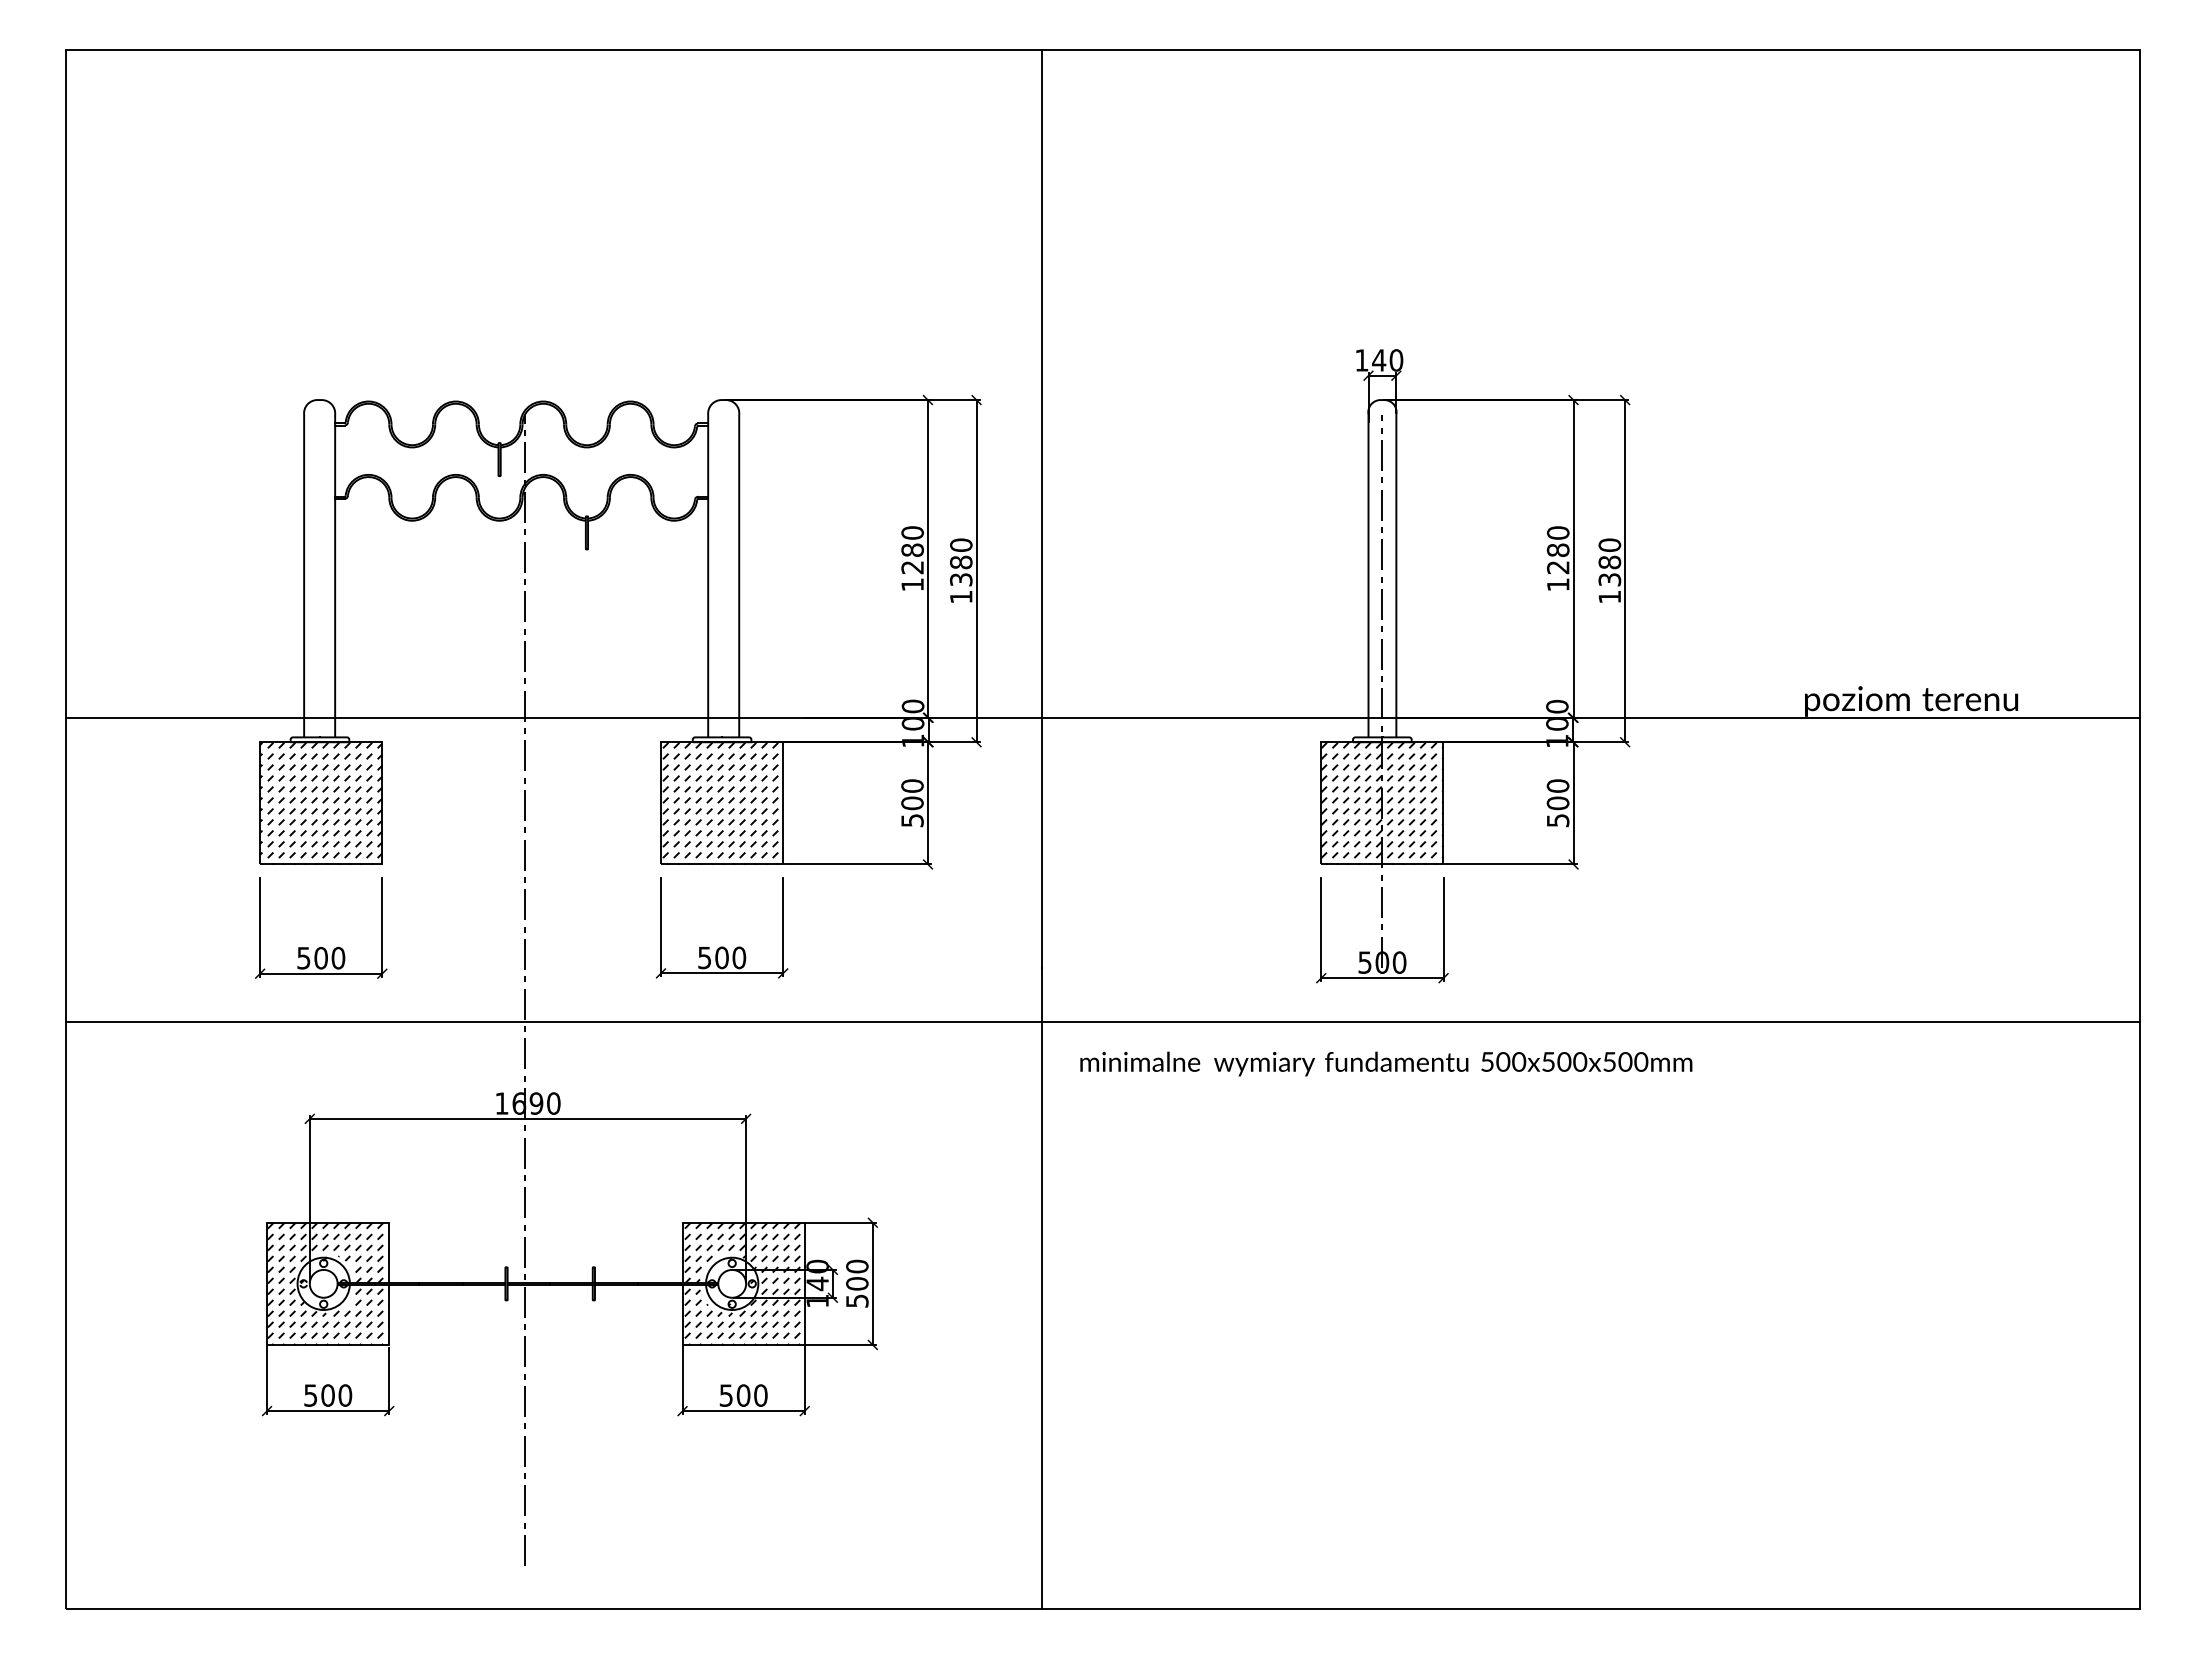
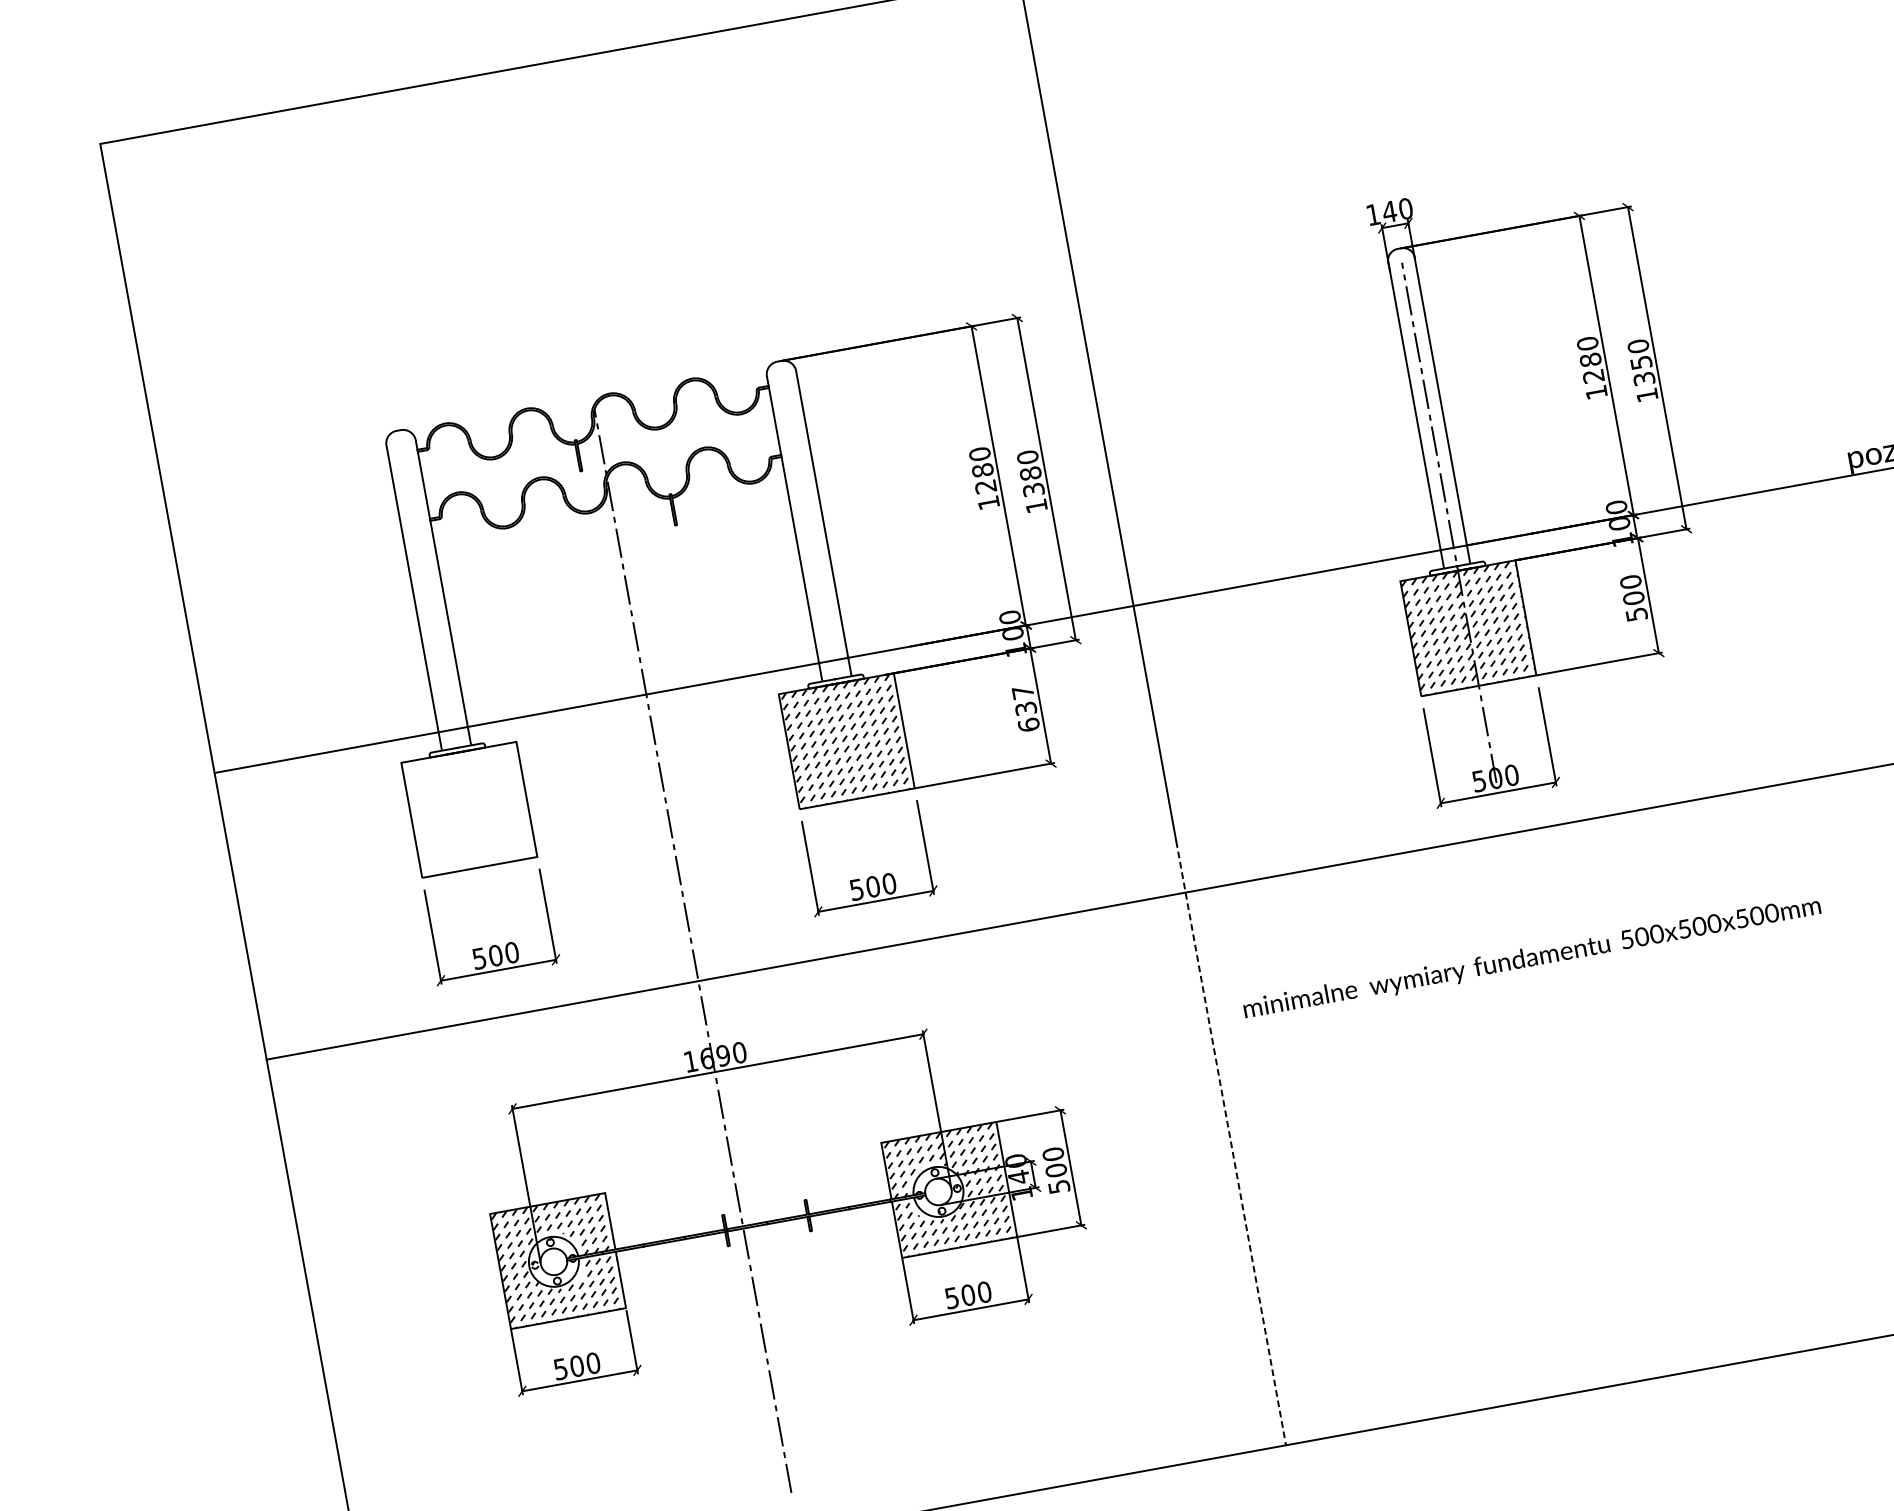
text: (1609, 562) -> (1641, 362), 1380 -> 1350
hatch: (321, 803) -> (469, 809), removed
text: (912, 803) -> (1026, 708), 500 -> 637
text: (1386, 1063) -> (1532, 958), moved
line: (1042, 1288) -> (1231, 1143), solid -> dashed

